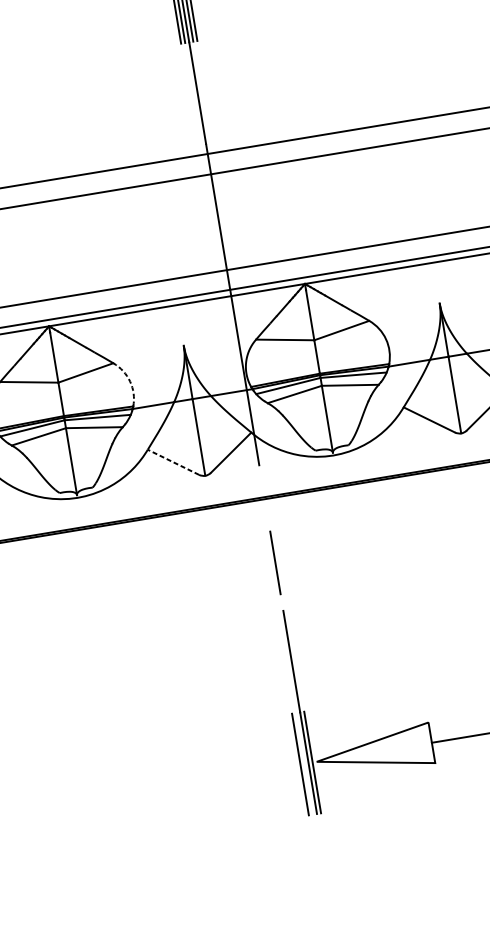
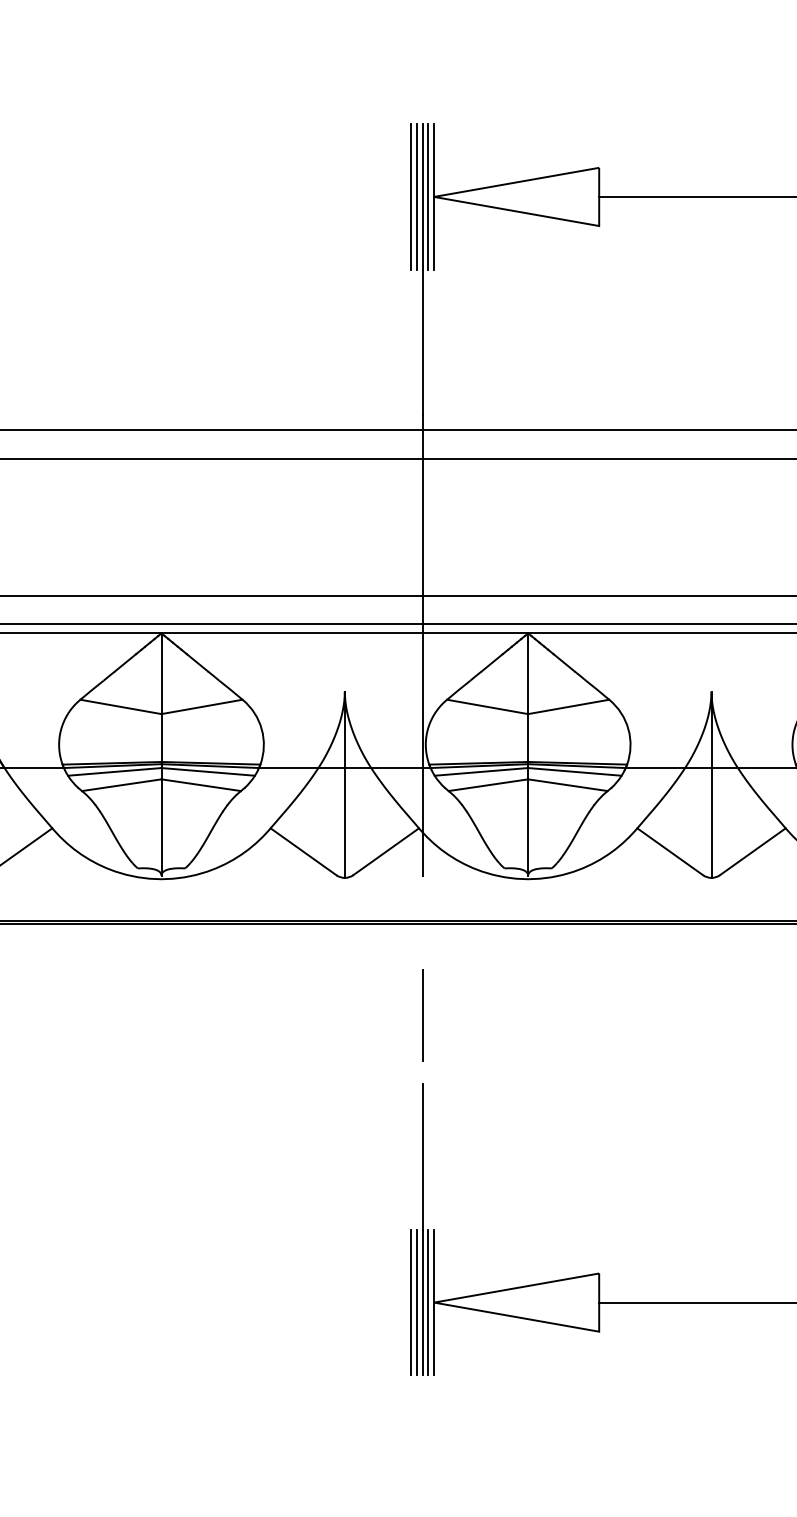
arc: (130, 381) -> (261, 729), dashed -> solid
line: (173, 462) -> (303, 851), dashed -> solid
line: (316, 761) -> (434, 1302), added
line: (304, 763) -> (416, 1302), added

